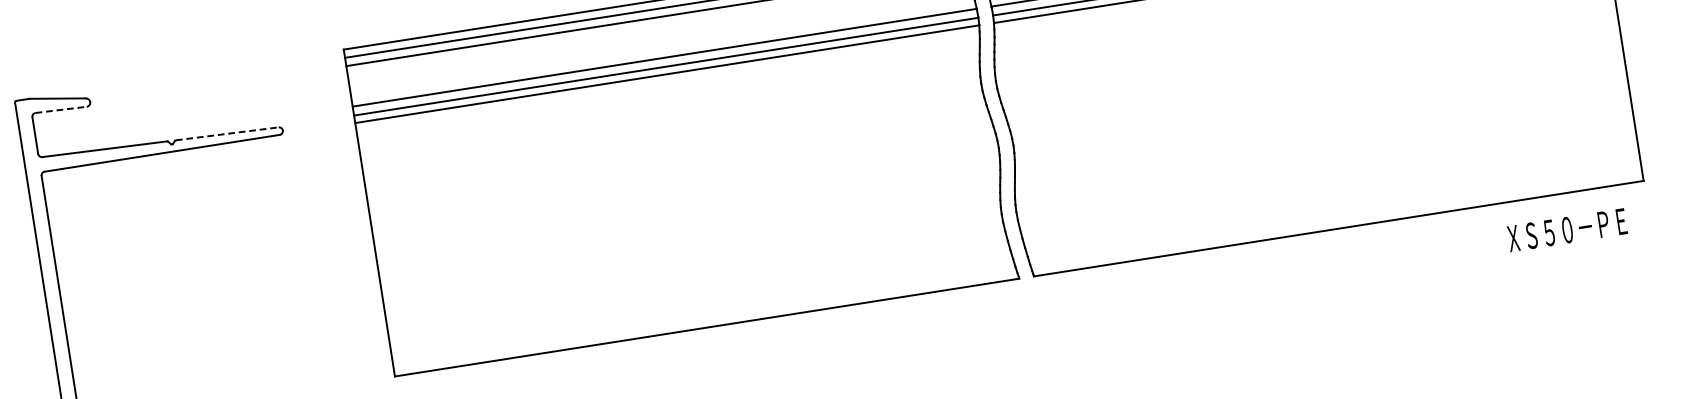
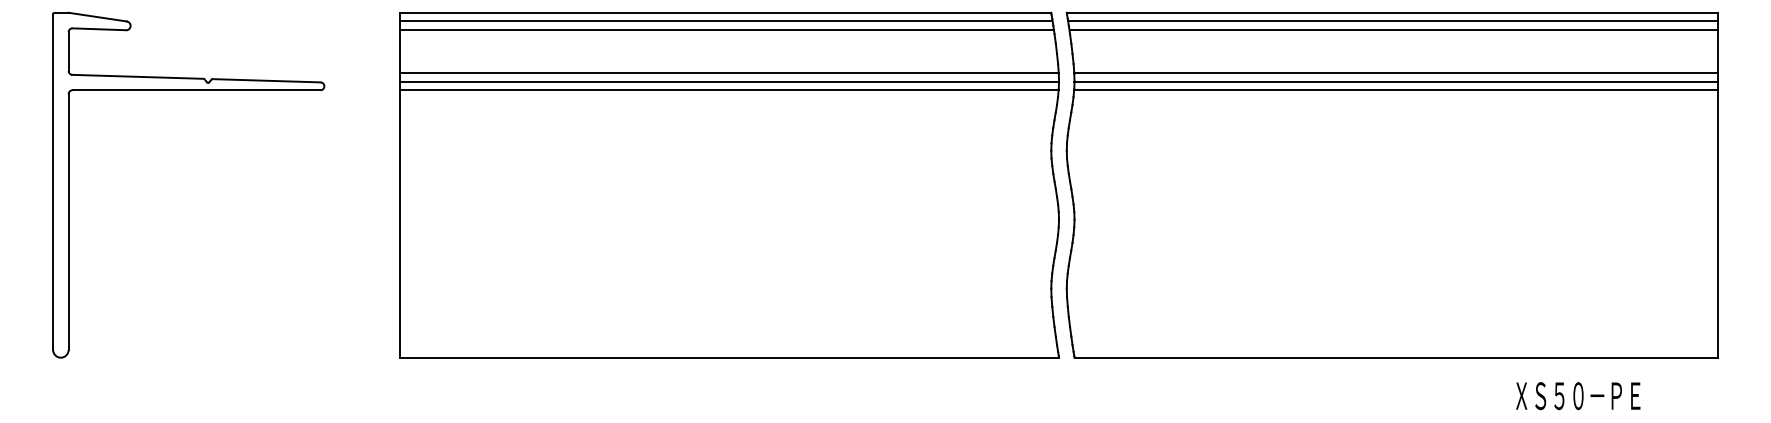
line: (61, 110) -> (99, 29), dashed -> solid
line: (227, 133) -> (266, 80), dashed -> solid
text: (1567, 230) -> (1578, 396), moved

